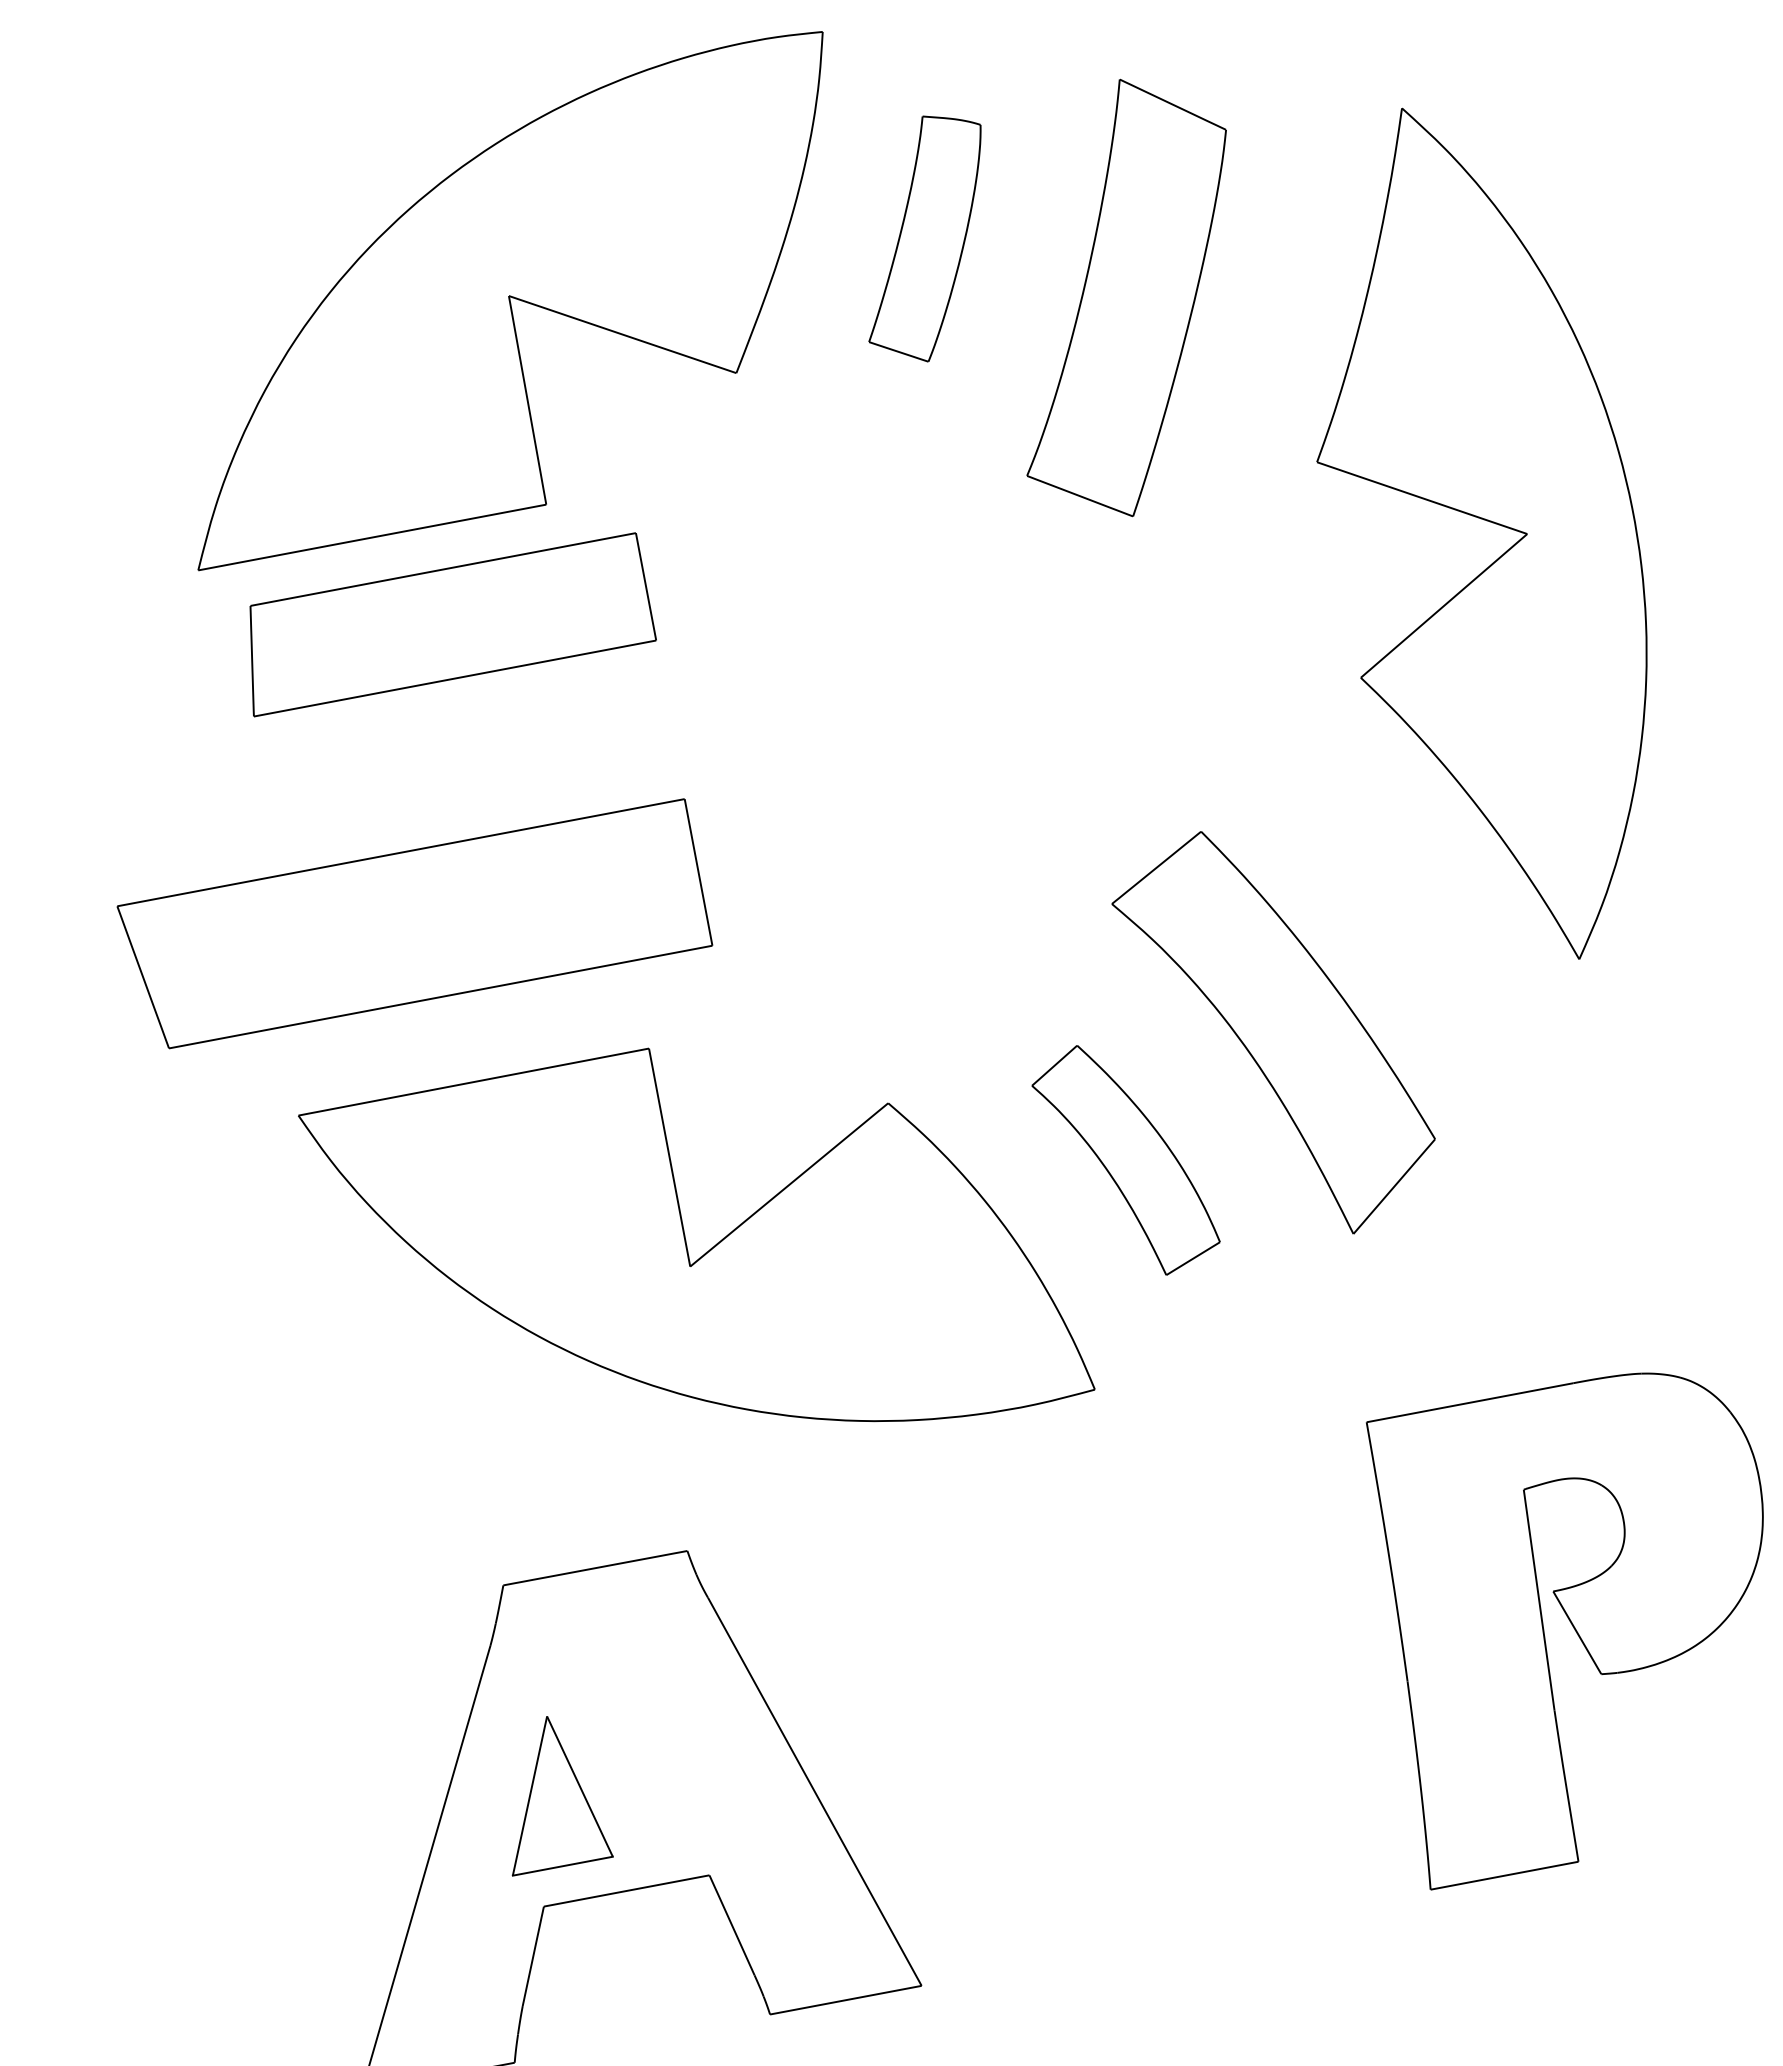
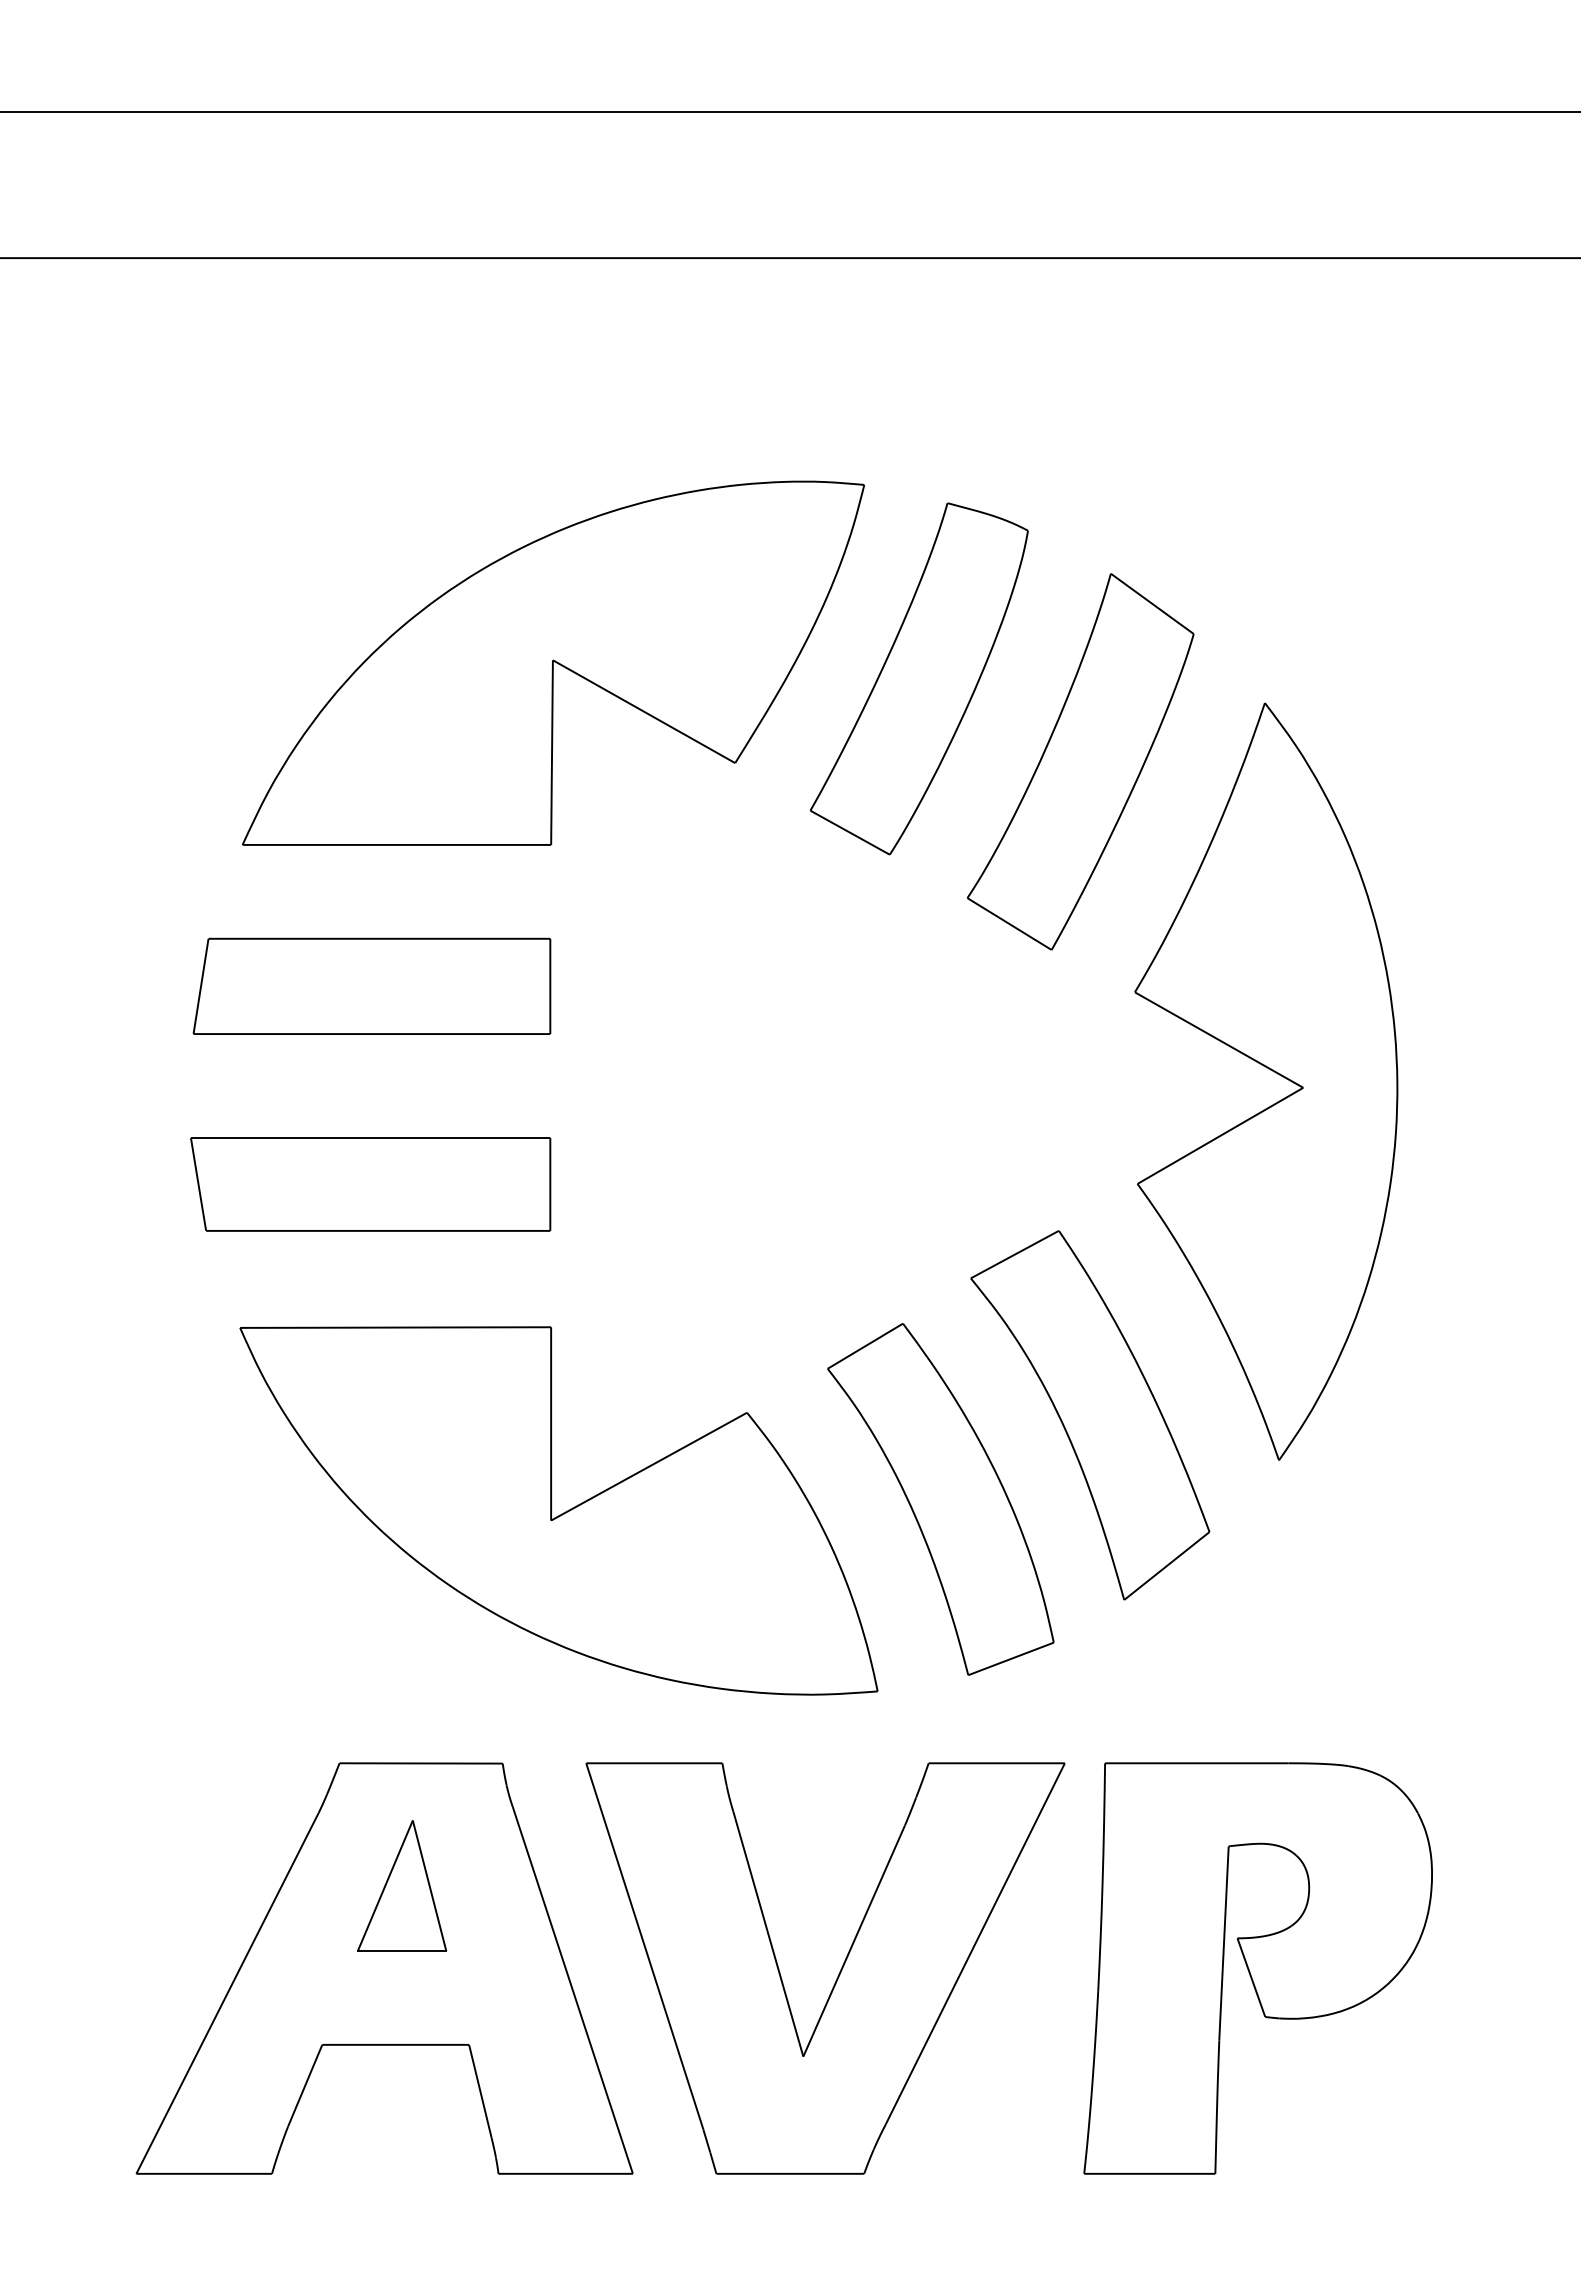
part: (925, 238) -> (918, 678), size x1.67
part: (1489, 522) -> (1272, 1071), moved
part: (444, 623) -> (371, 985), moved
part: (414, 926) -> (370, 1184), size x0.71
part: (1124, 1159) -> (940, 1499), size x1.67
part: (1110, 1716) -> (838, 1973), added
part: (549, 1791) -> (402, 1885), moved

